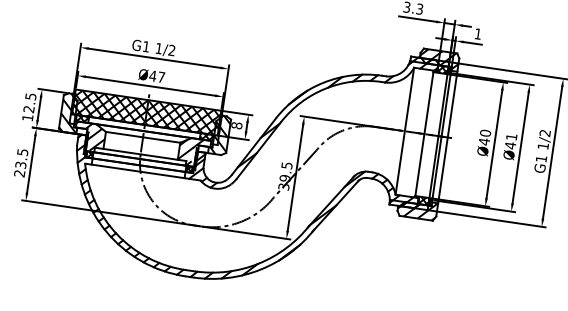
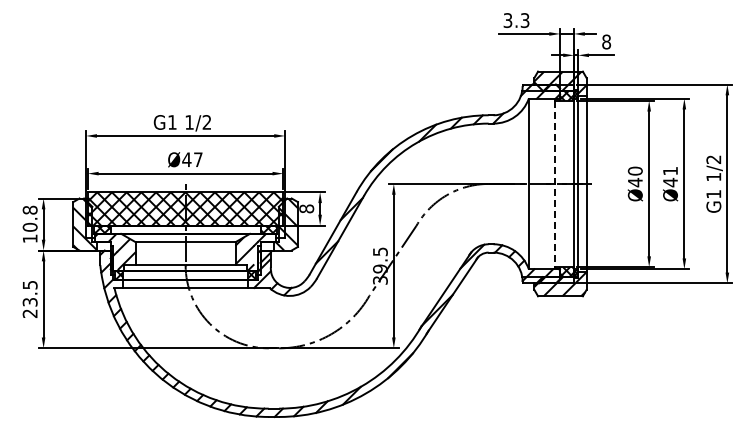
text: (478, 33) -> (606, 41), 1 -> 8
text: (29, 102) -> (29, 218), 12.5 -> 10.8
line: (424, 134) -> (555, 184), solid -> dashed

